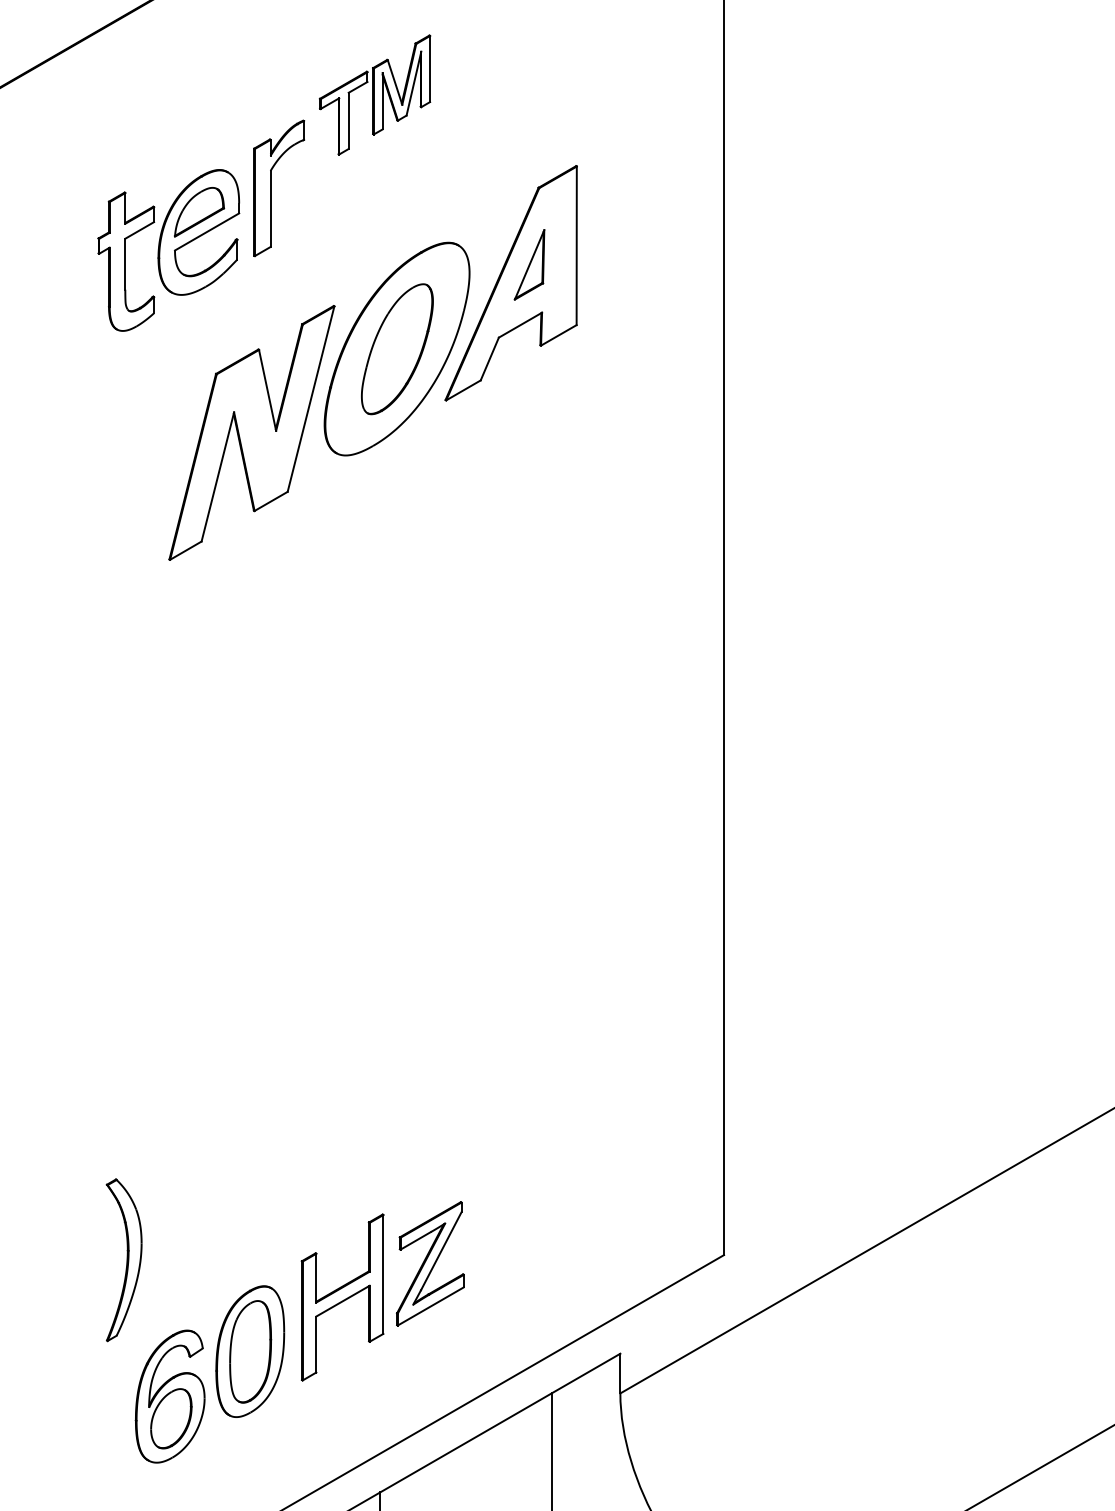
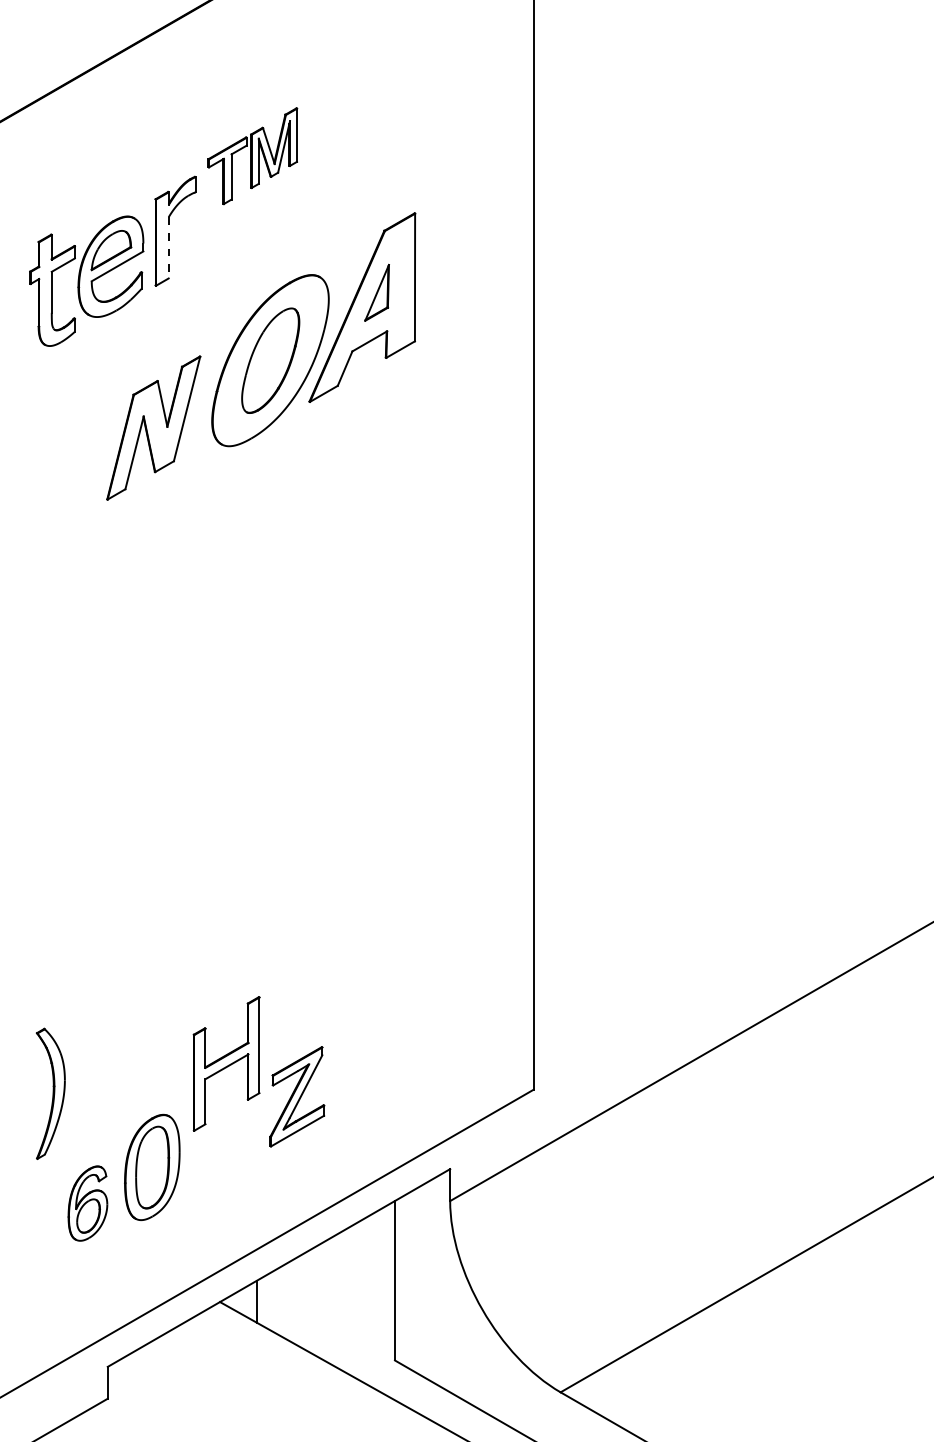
line: (270, 208) -> (168, 247), solid -> dashed
part: (251, 432) -> (153, 427), size x0.7
part: (342, 1297) -> (226, 1063), moved
part: (169, 1396) -> (87, 1203), size x0.7

